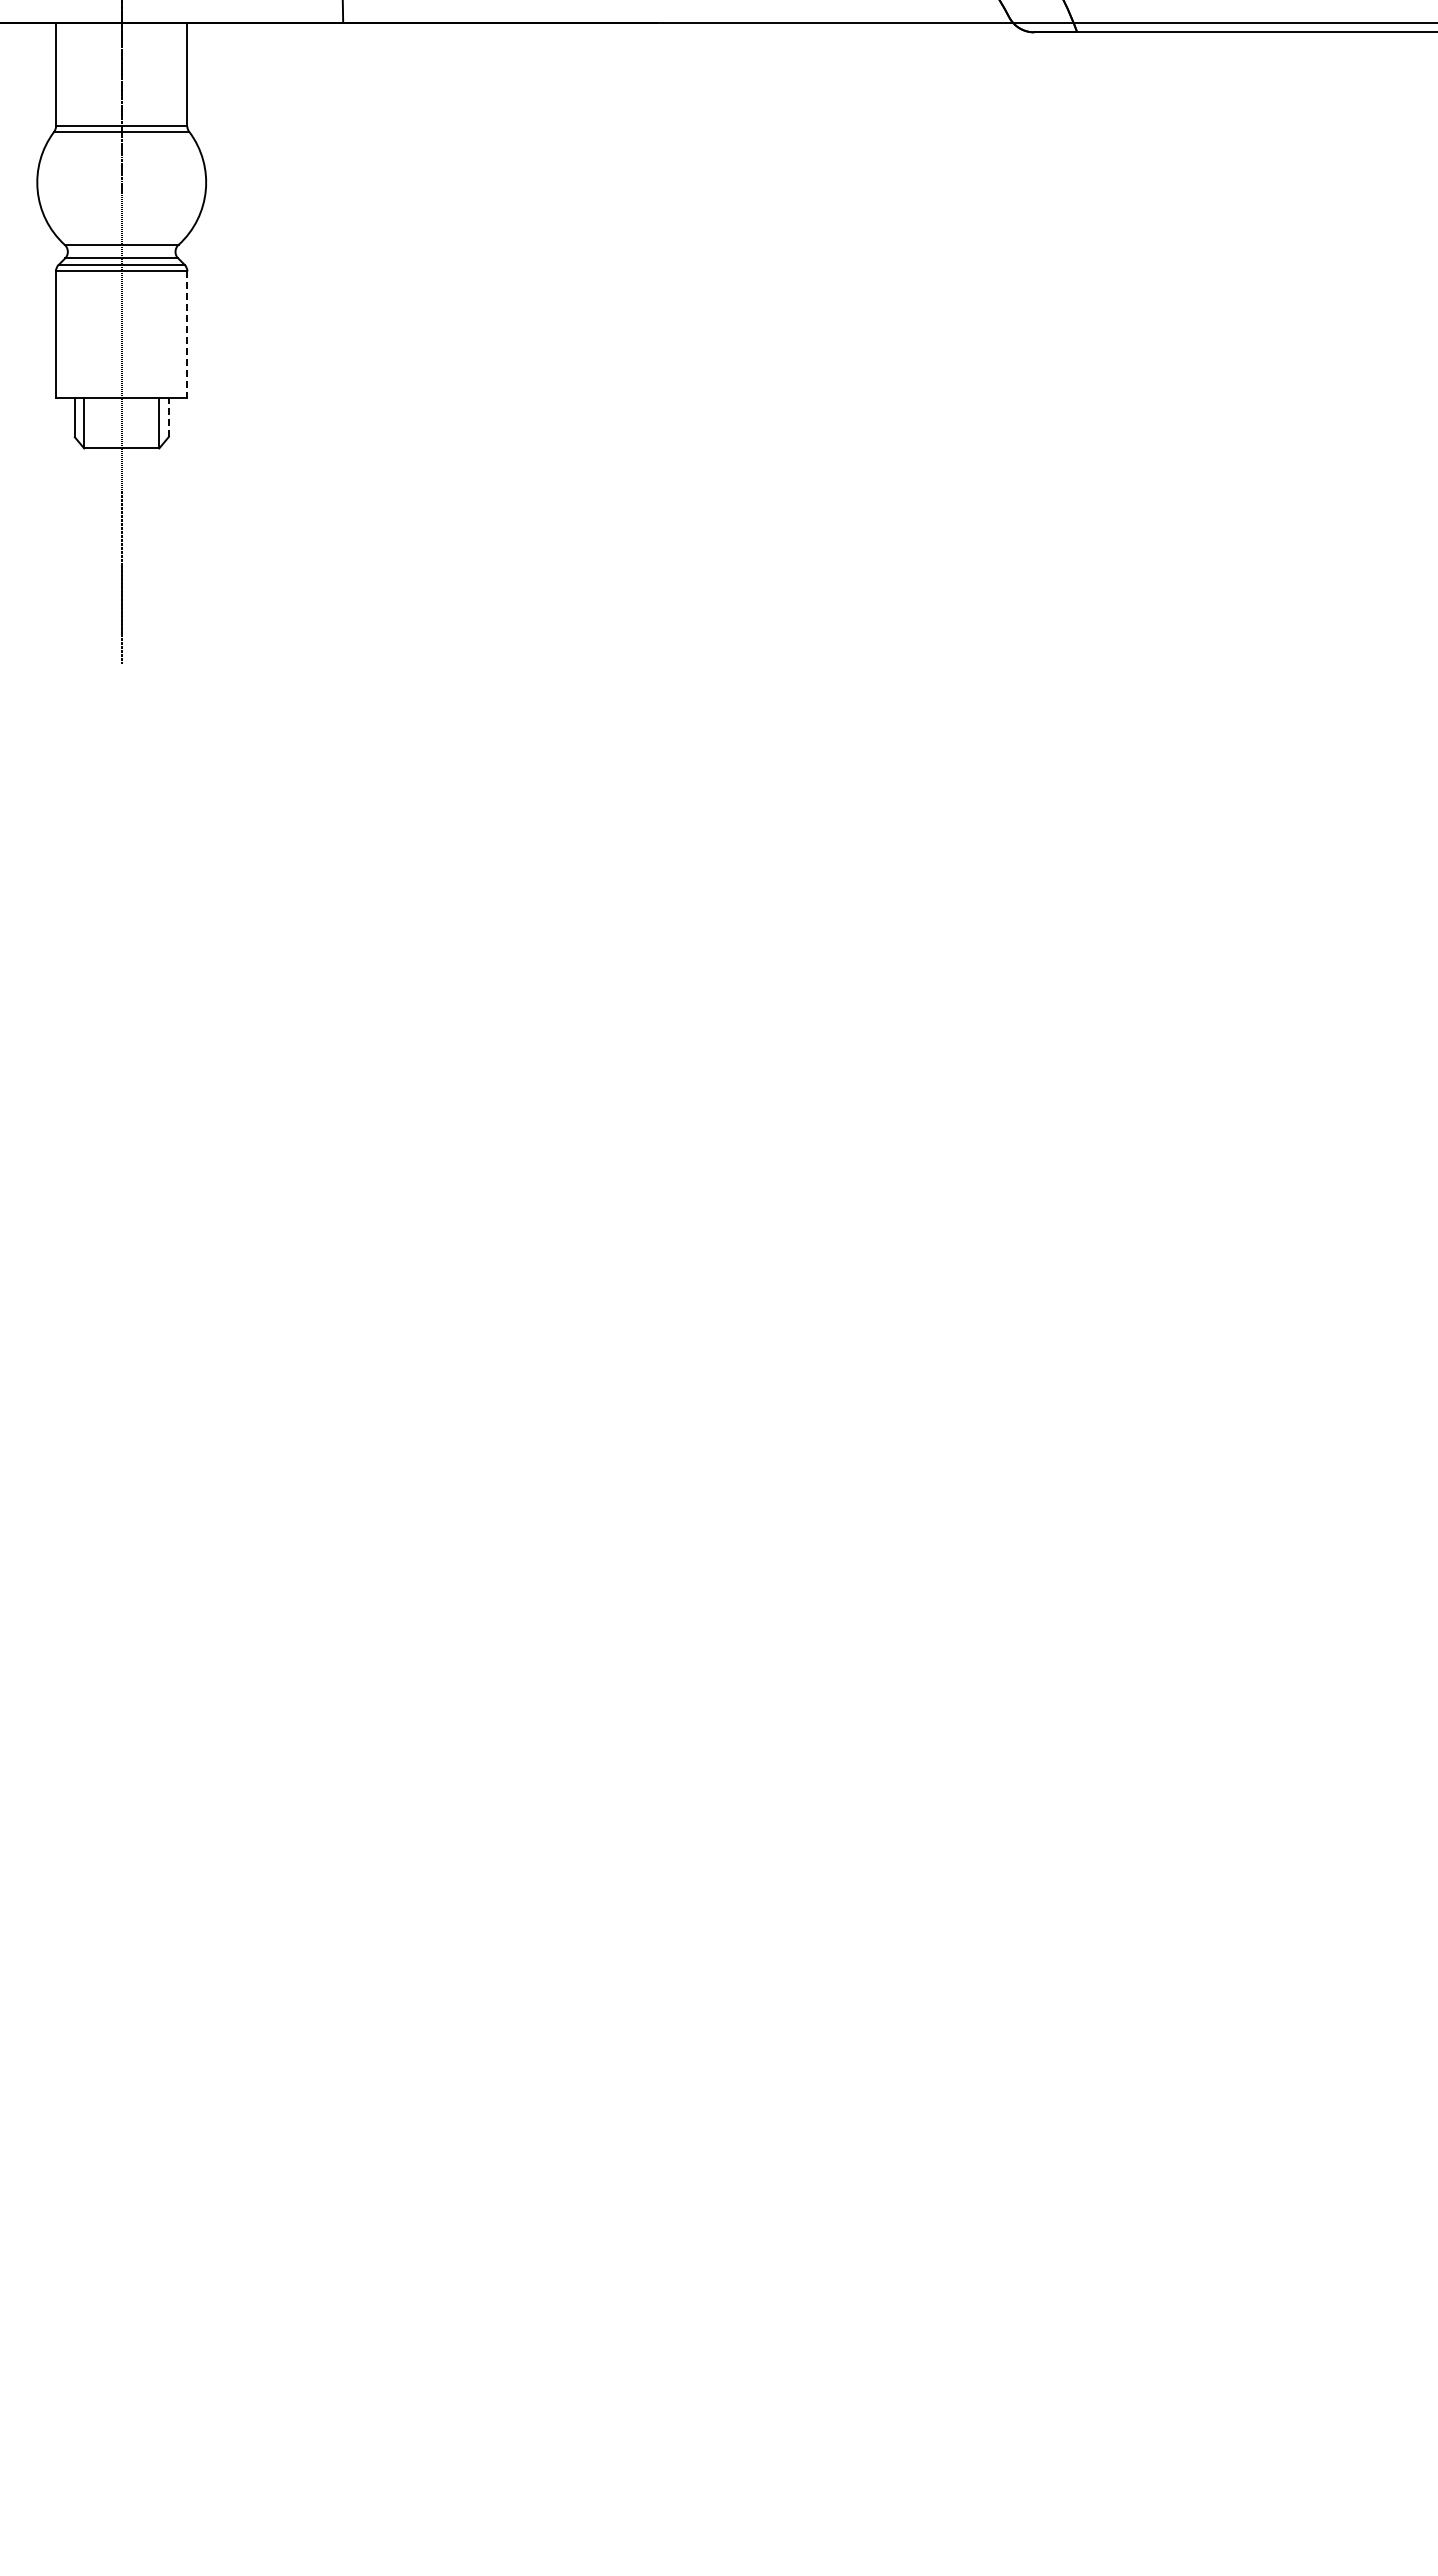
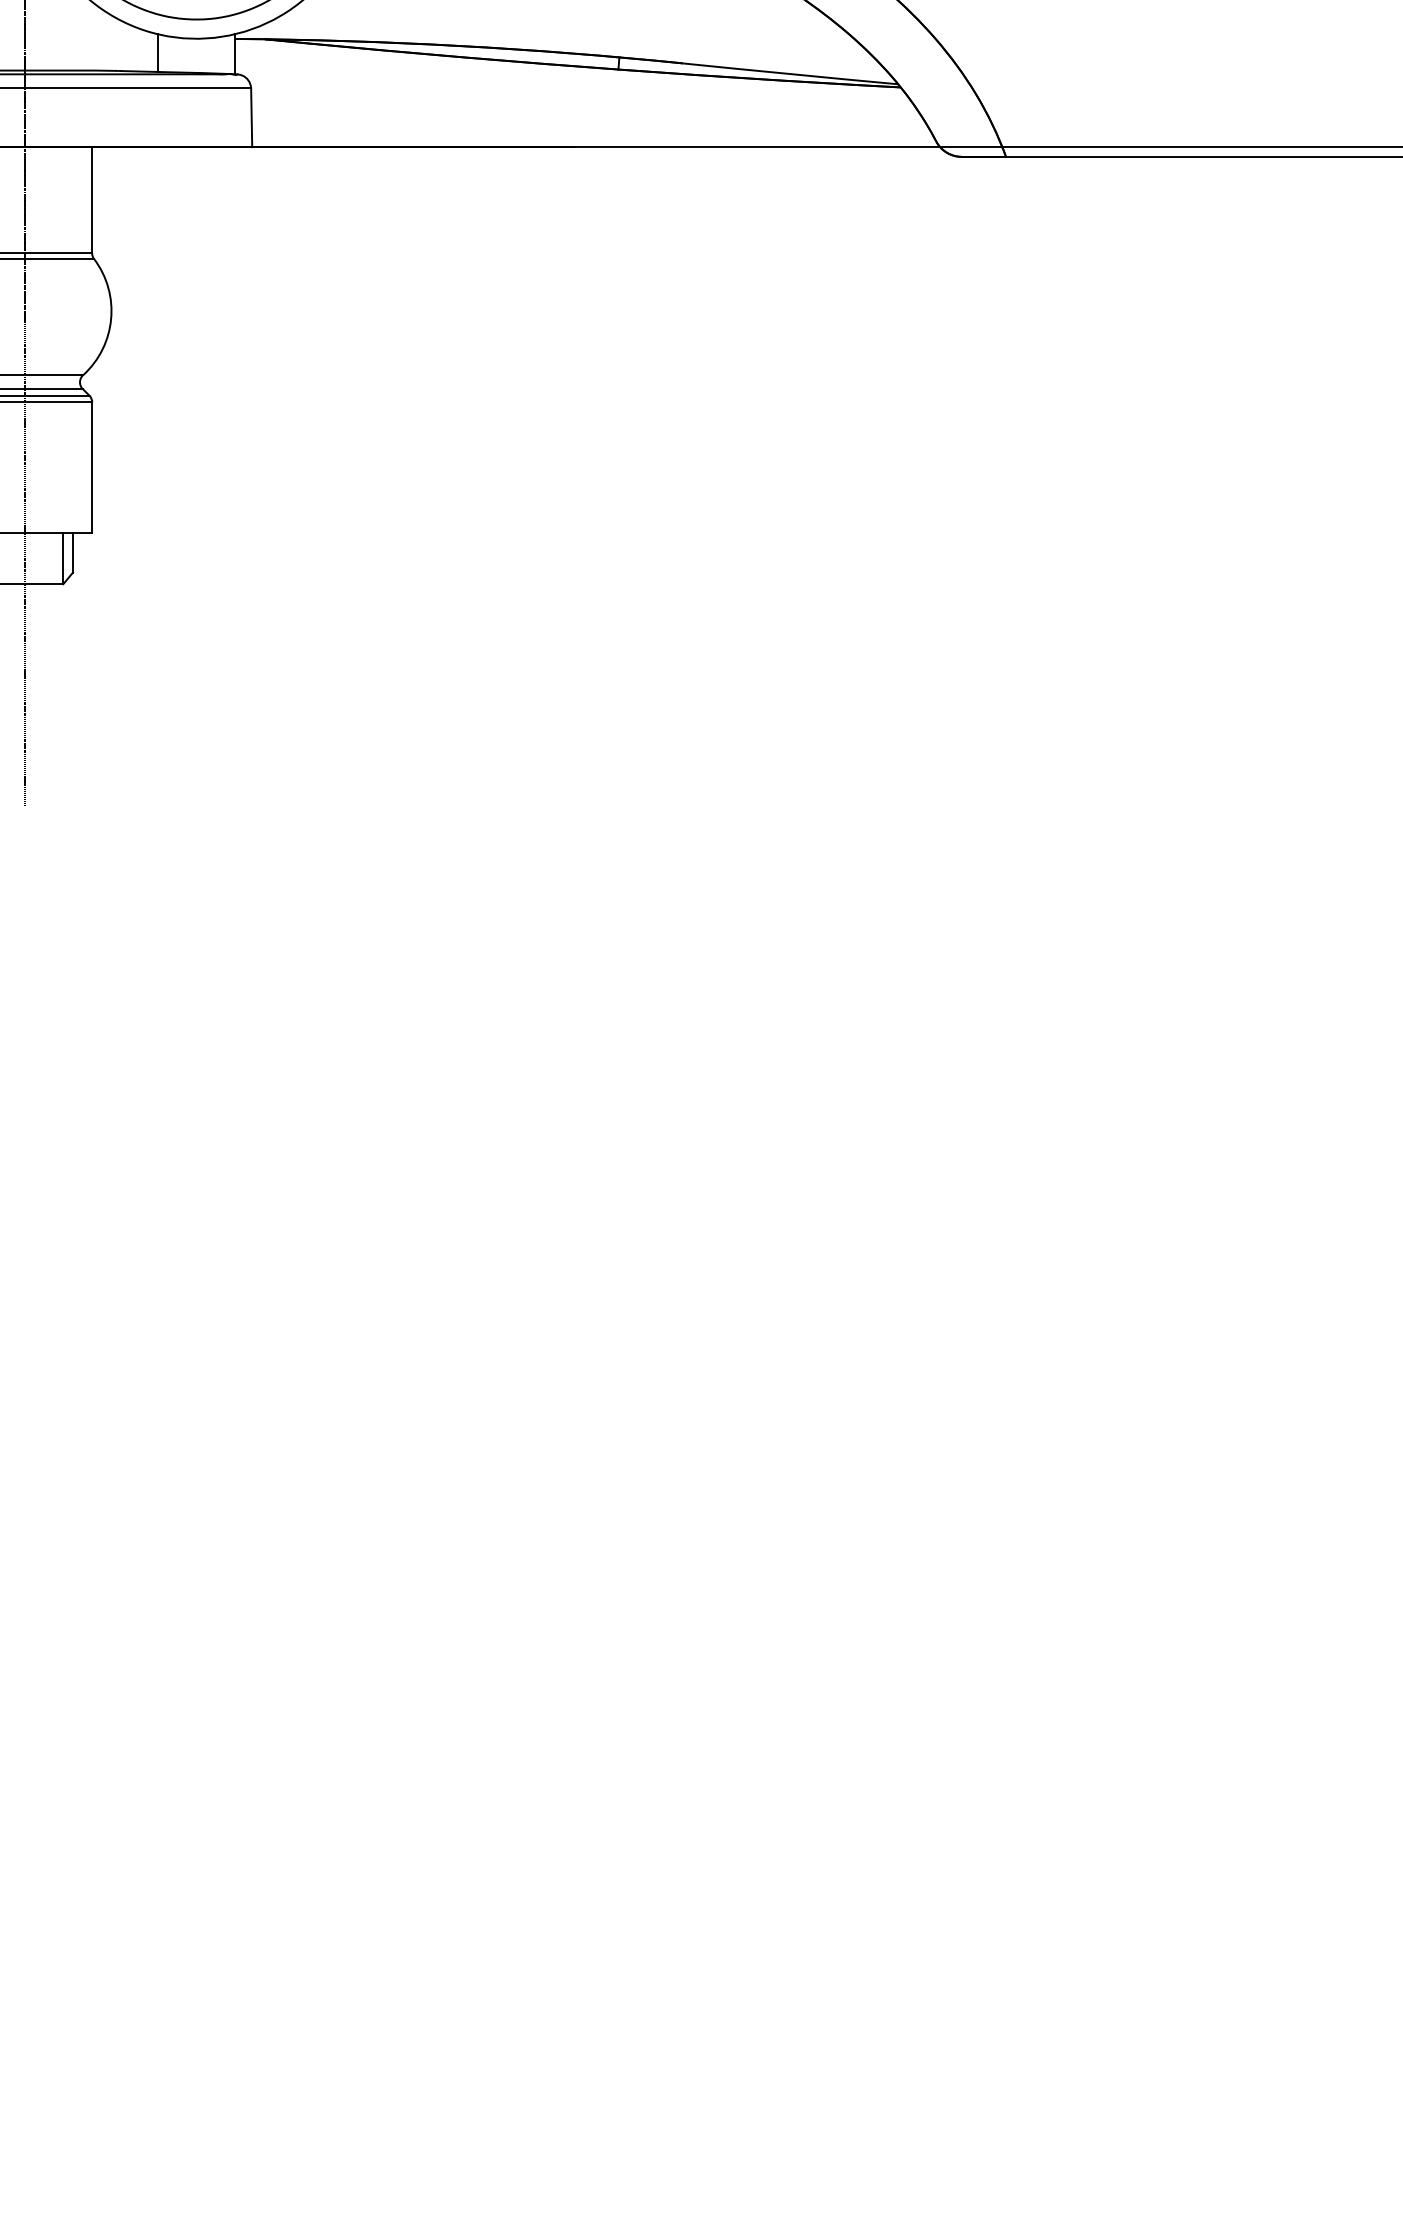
line: (187, 335) -> (92, 468), dashed -> solid
line: (168, 417) -> (72, 552), dashed -> solid

